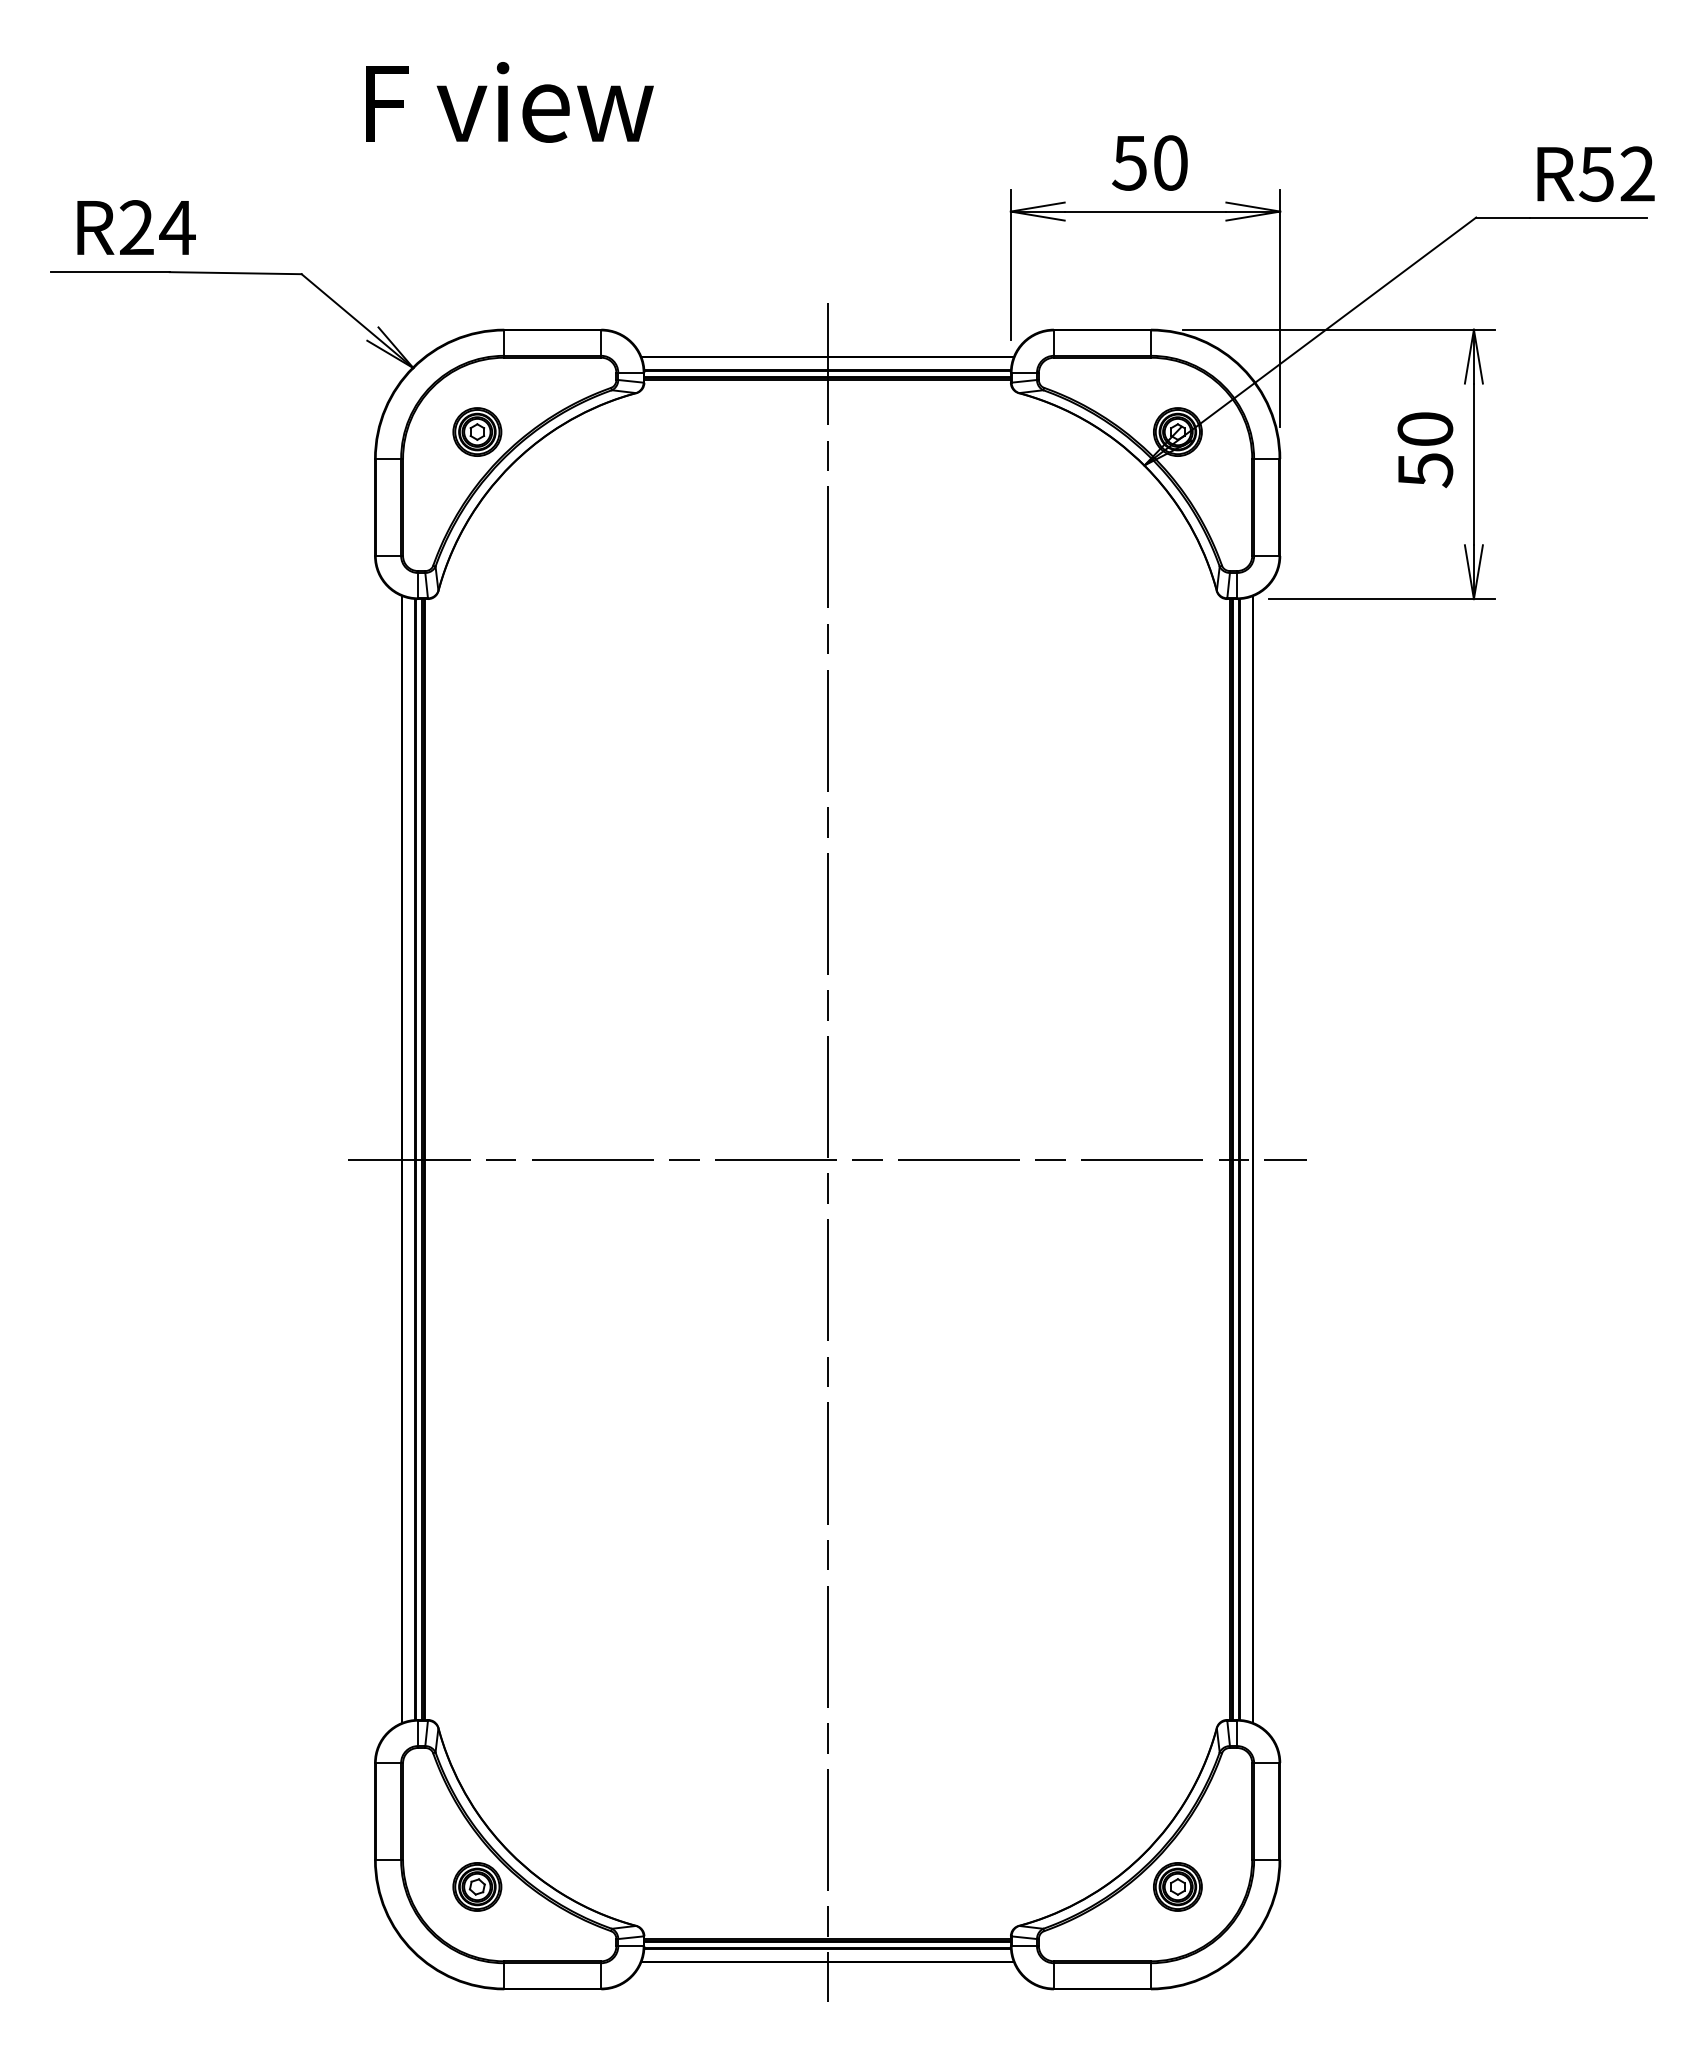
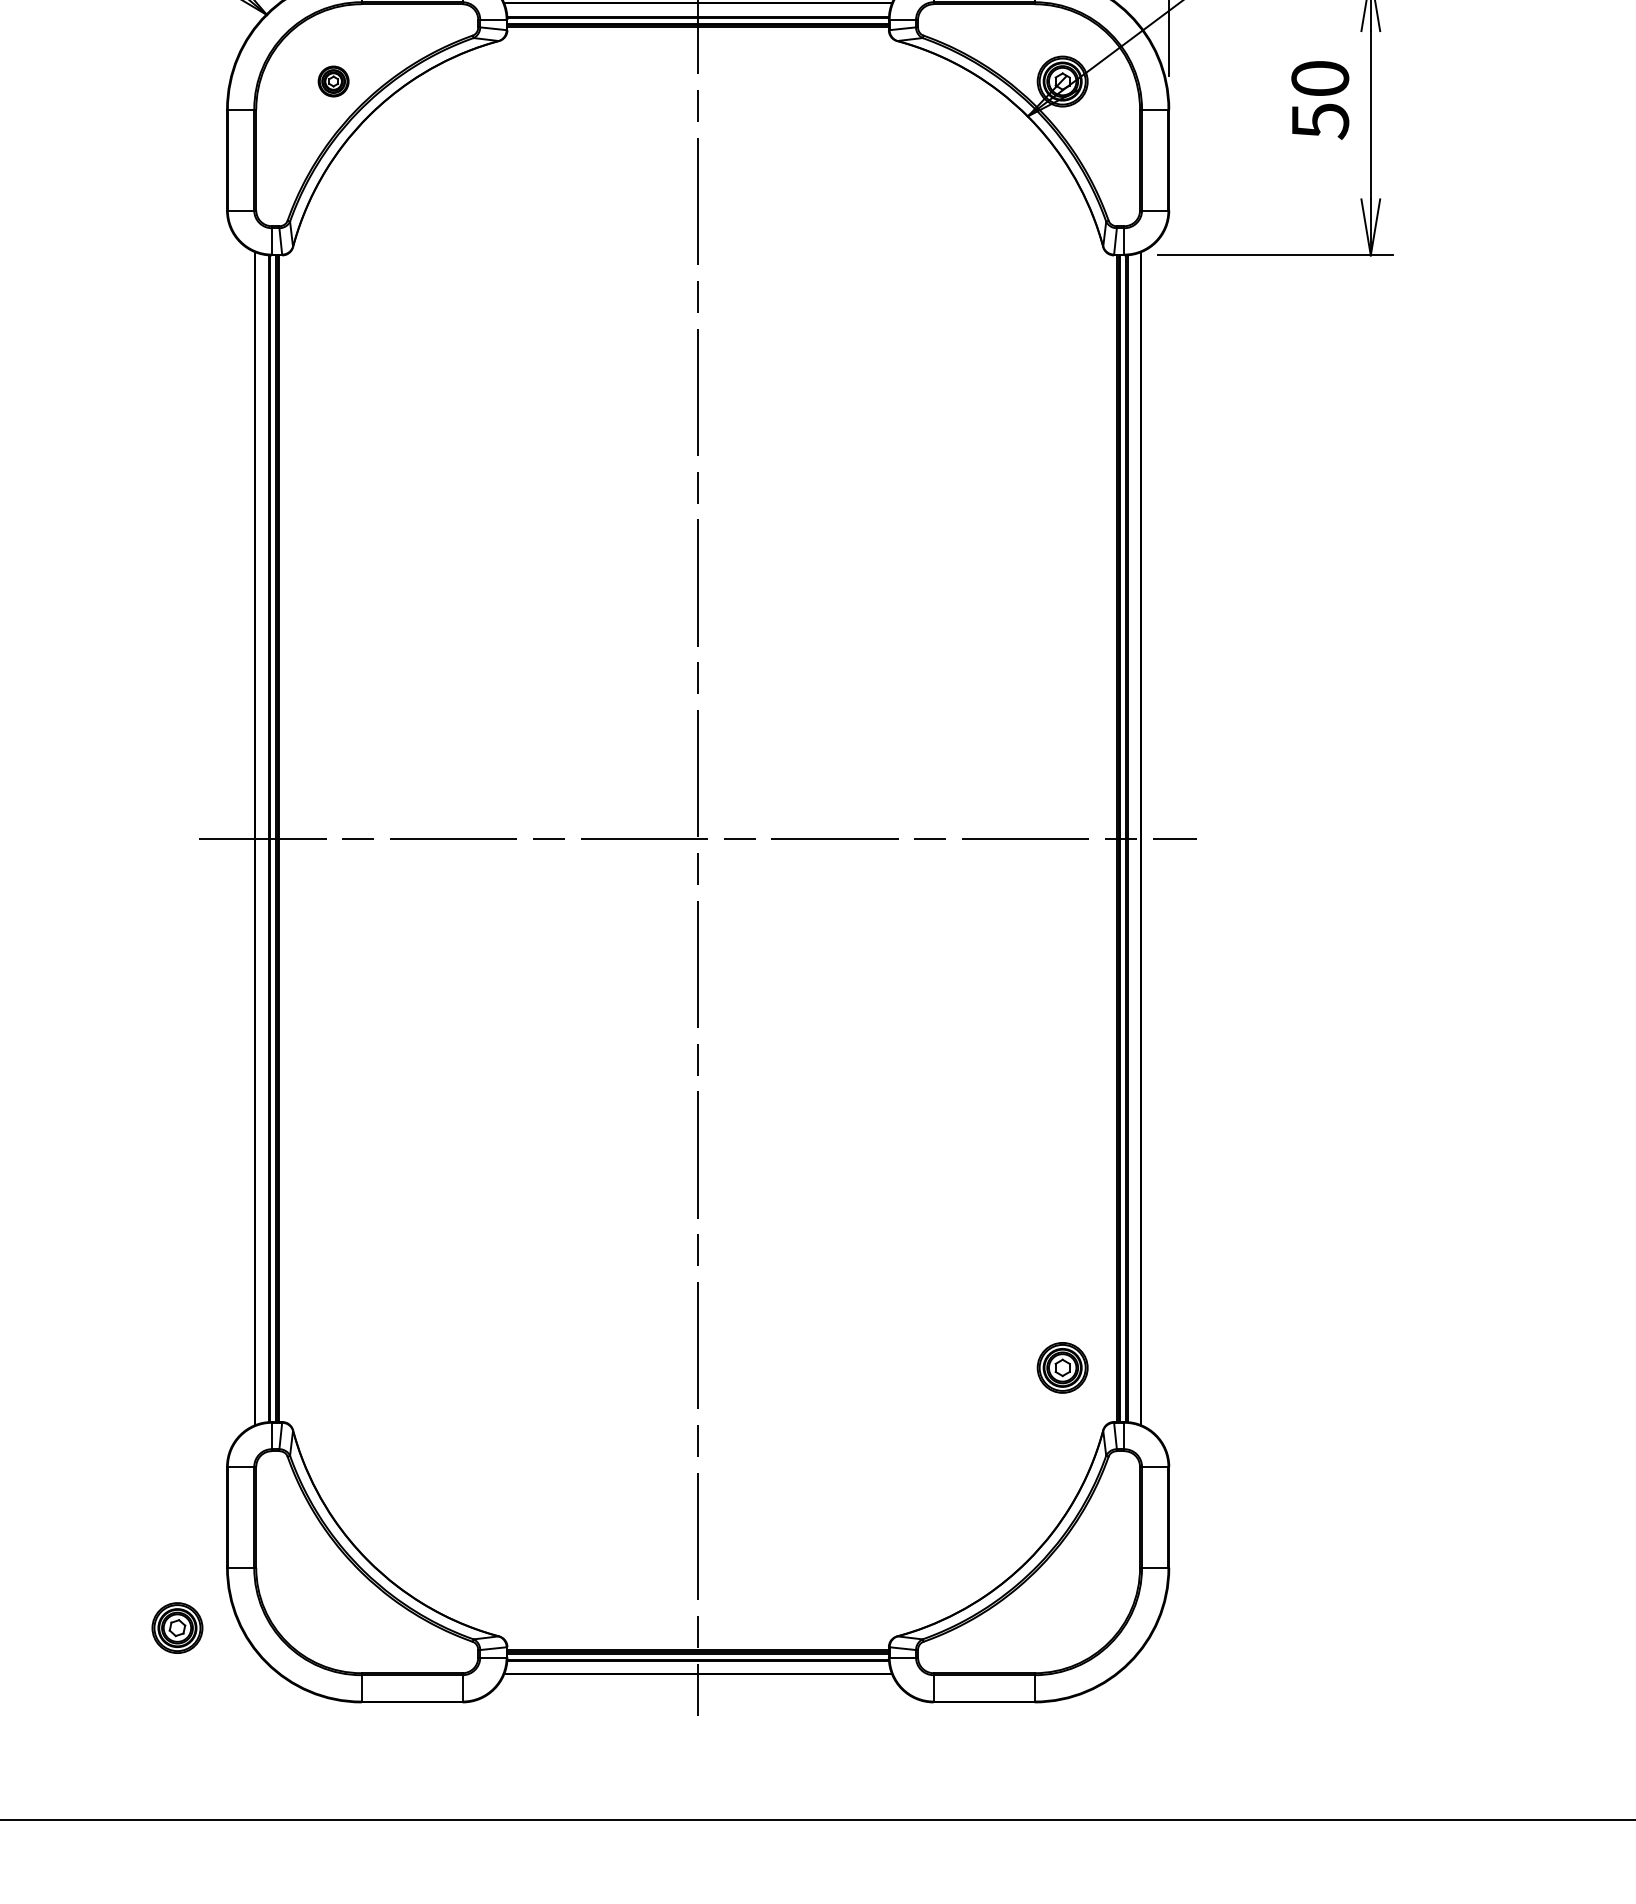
part: (477, 431) -> (333, 80), size x0.6
part: (477, 1886) -> (177, 1627), moved
part: (1177, 1886) -> (1062, 1367), moved

